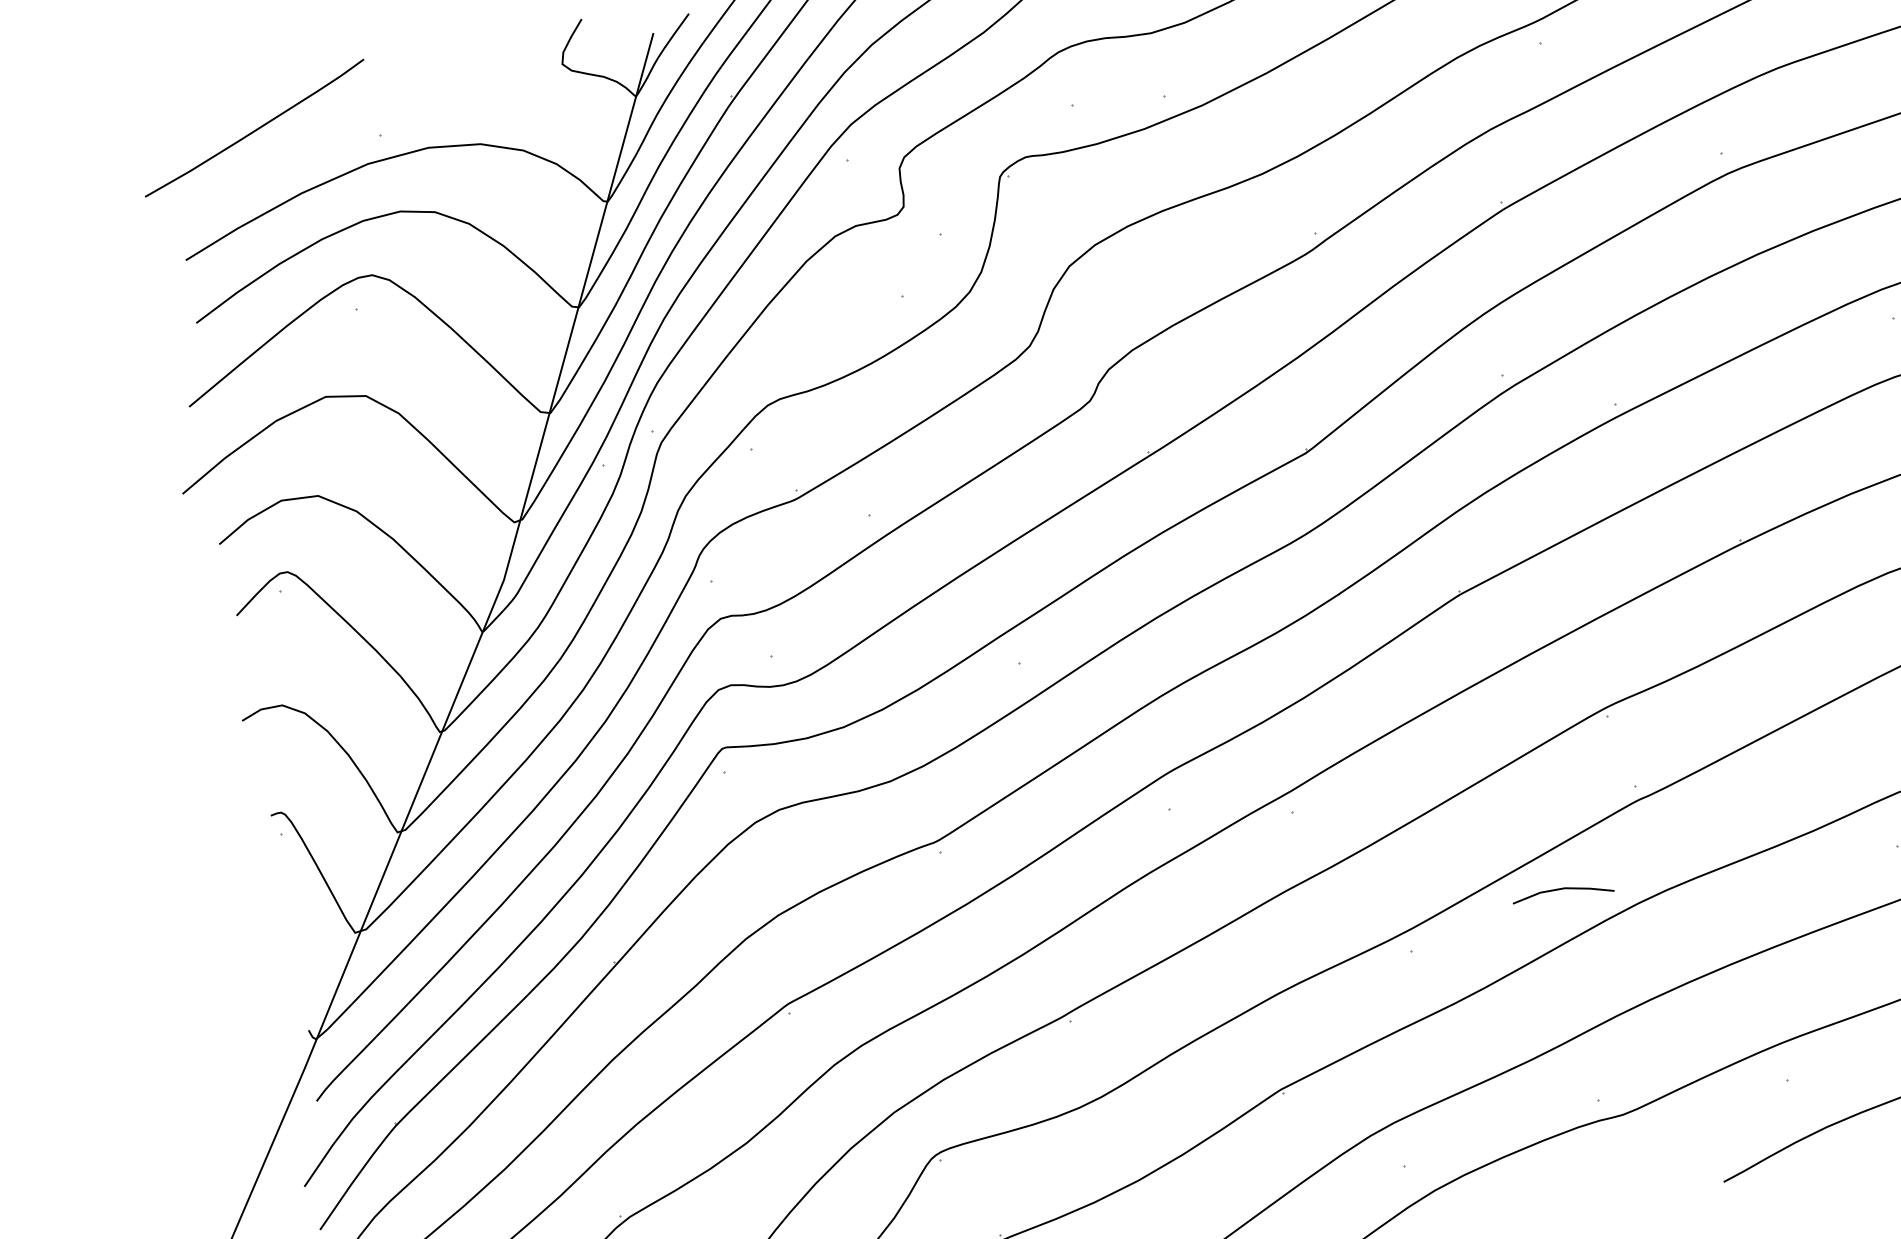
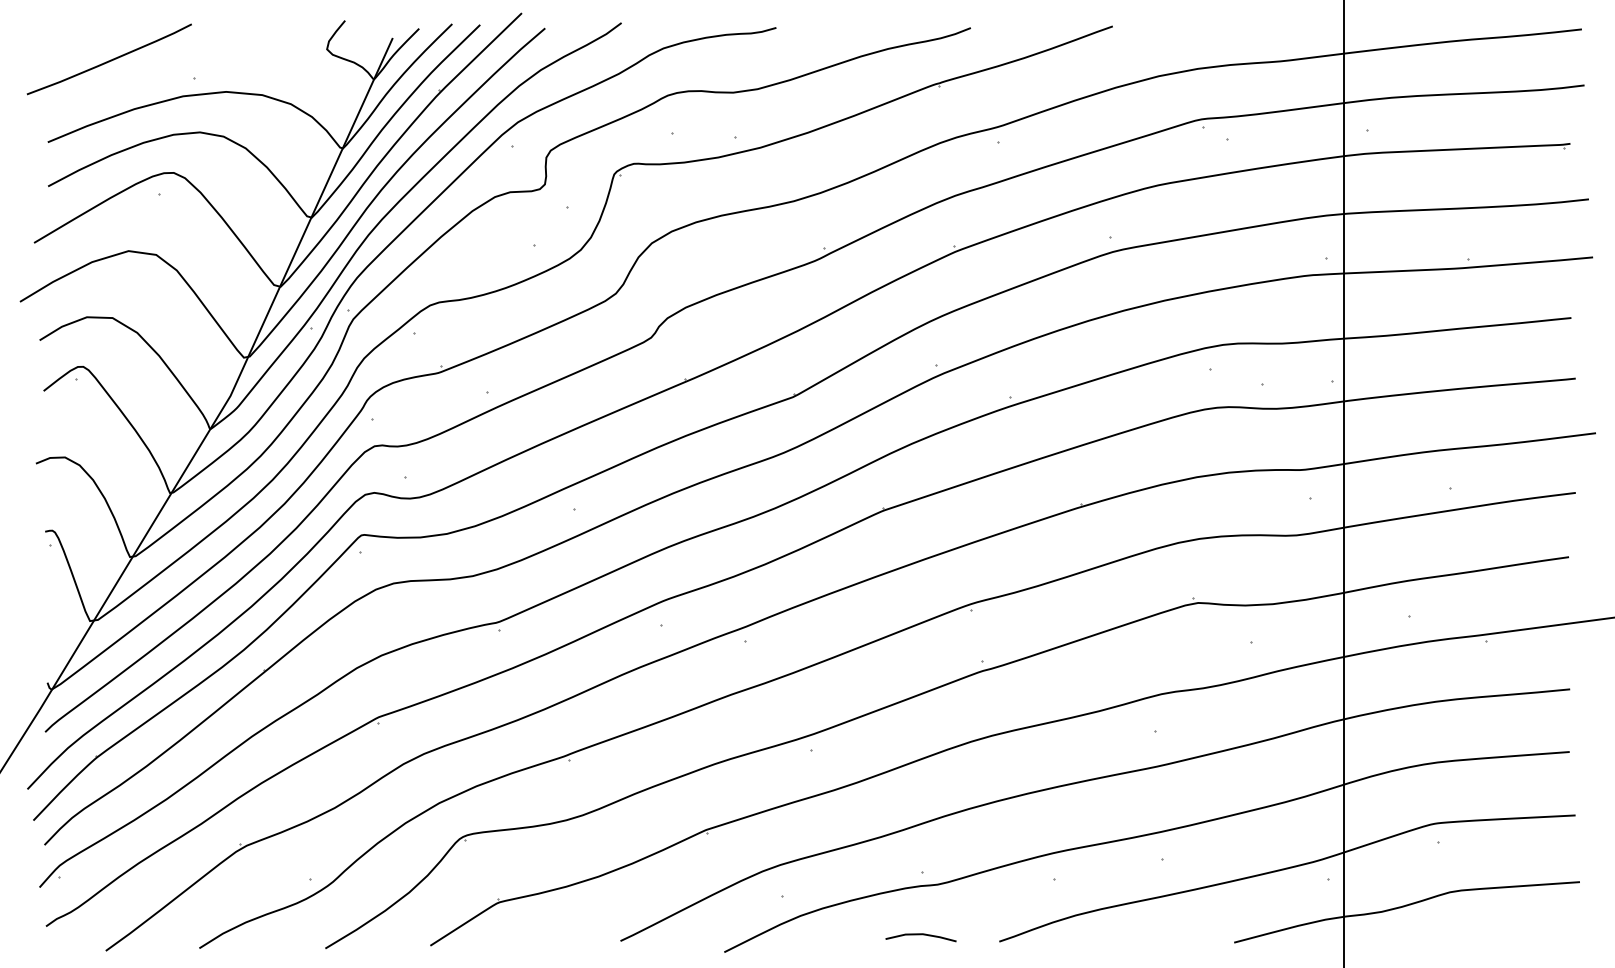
line: (1561, 890) -> (920, 935), moved

